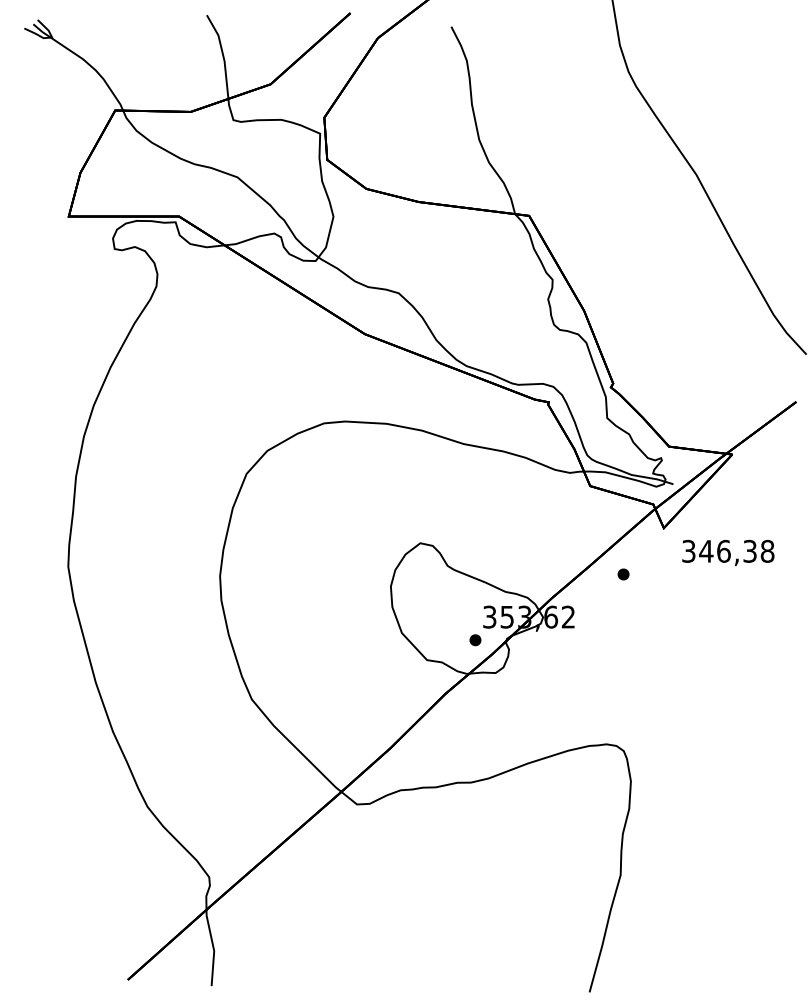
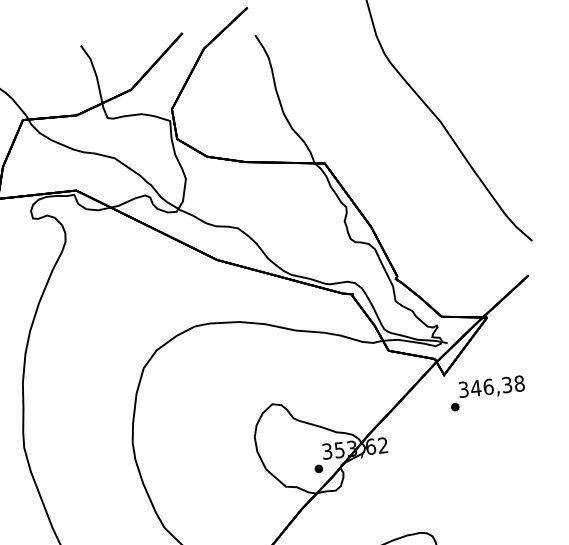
part: (623, 574) -> (455, 407), moved

